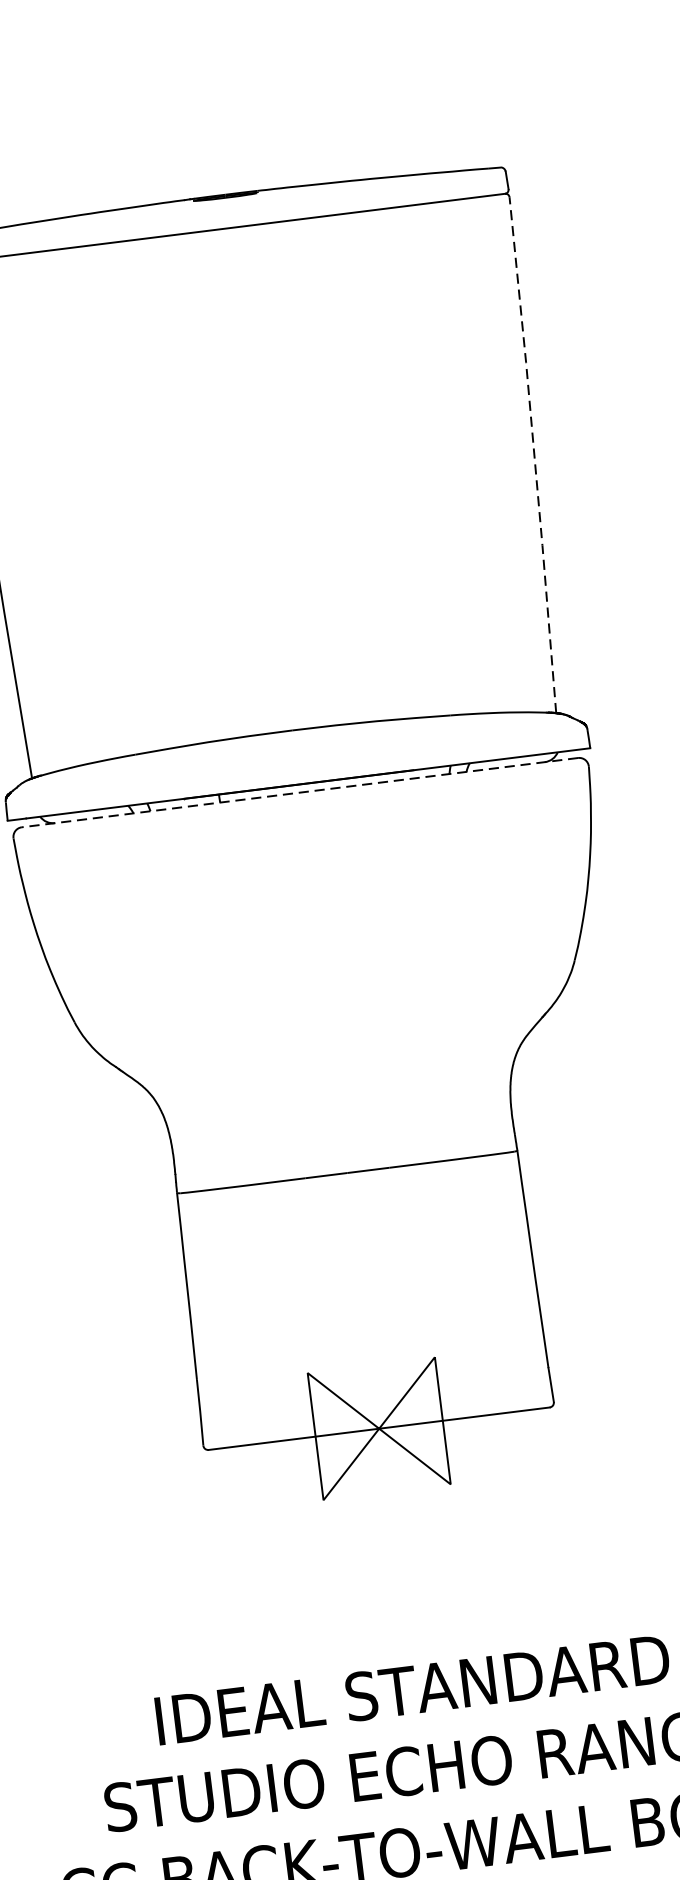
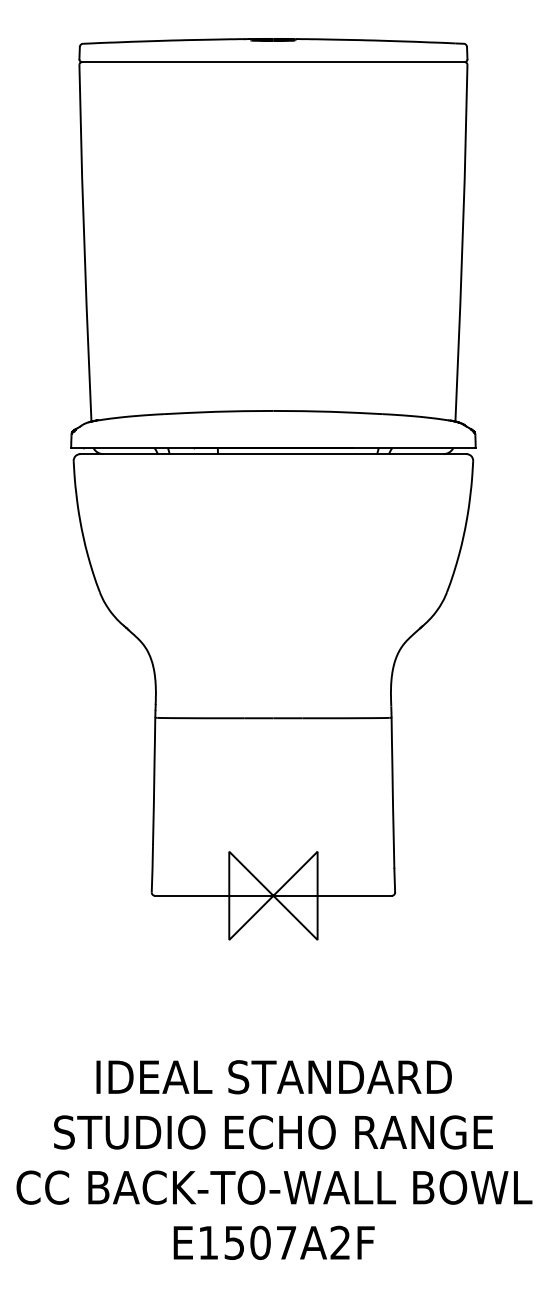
line: (534, 455) -> (462, 243), dashed -> solid
line: (298, 793) -> (272, 454), dashed -> solid

